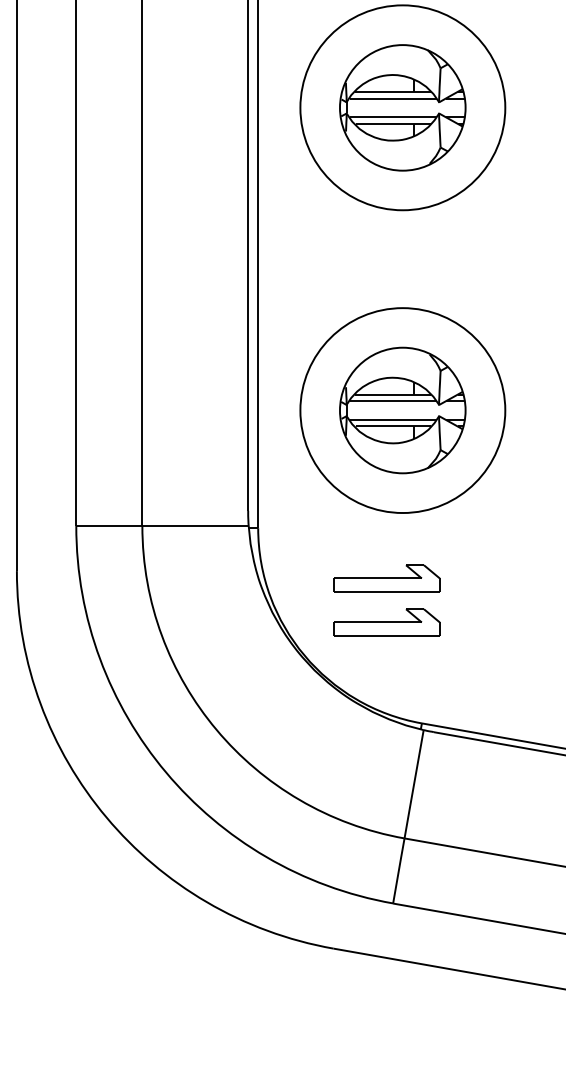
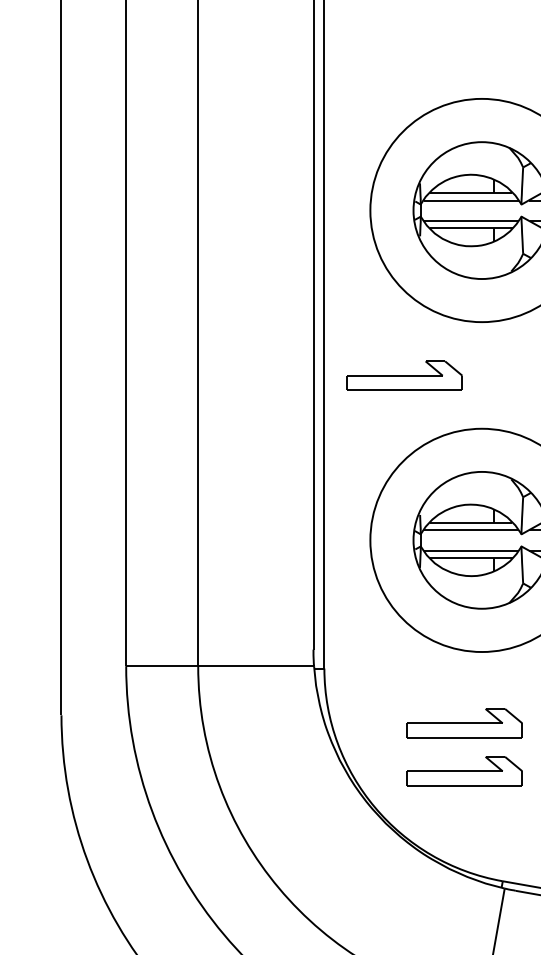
part: (331, 259) -> (404, 375), added

